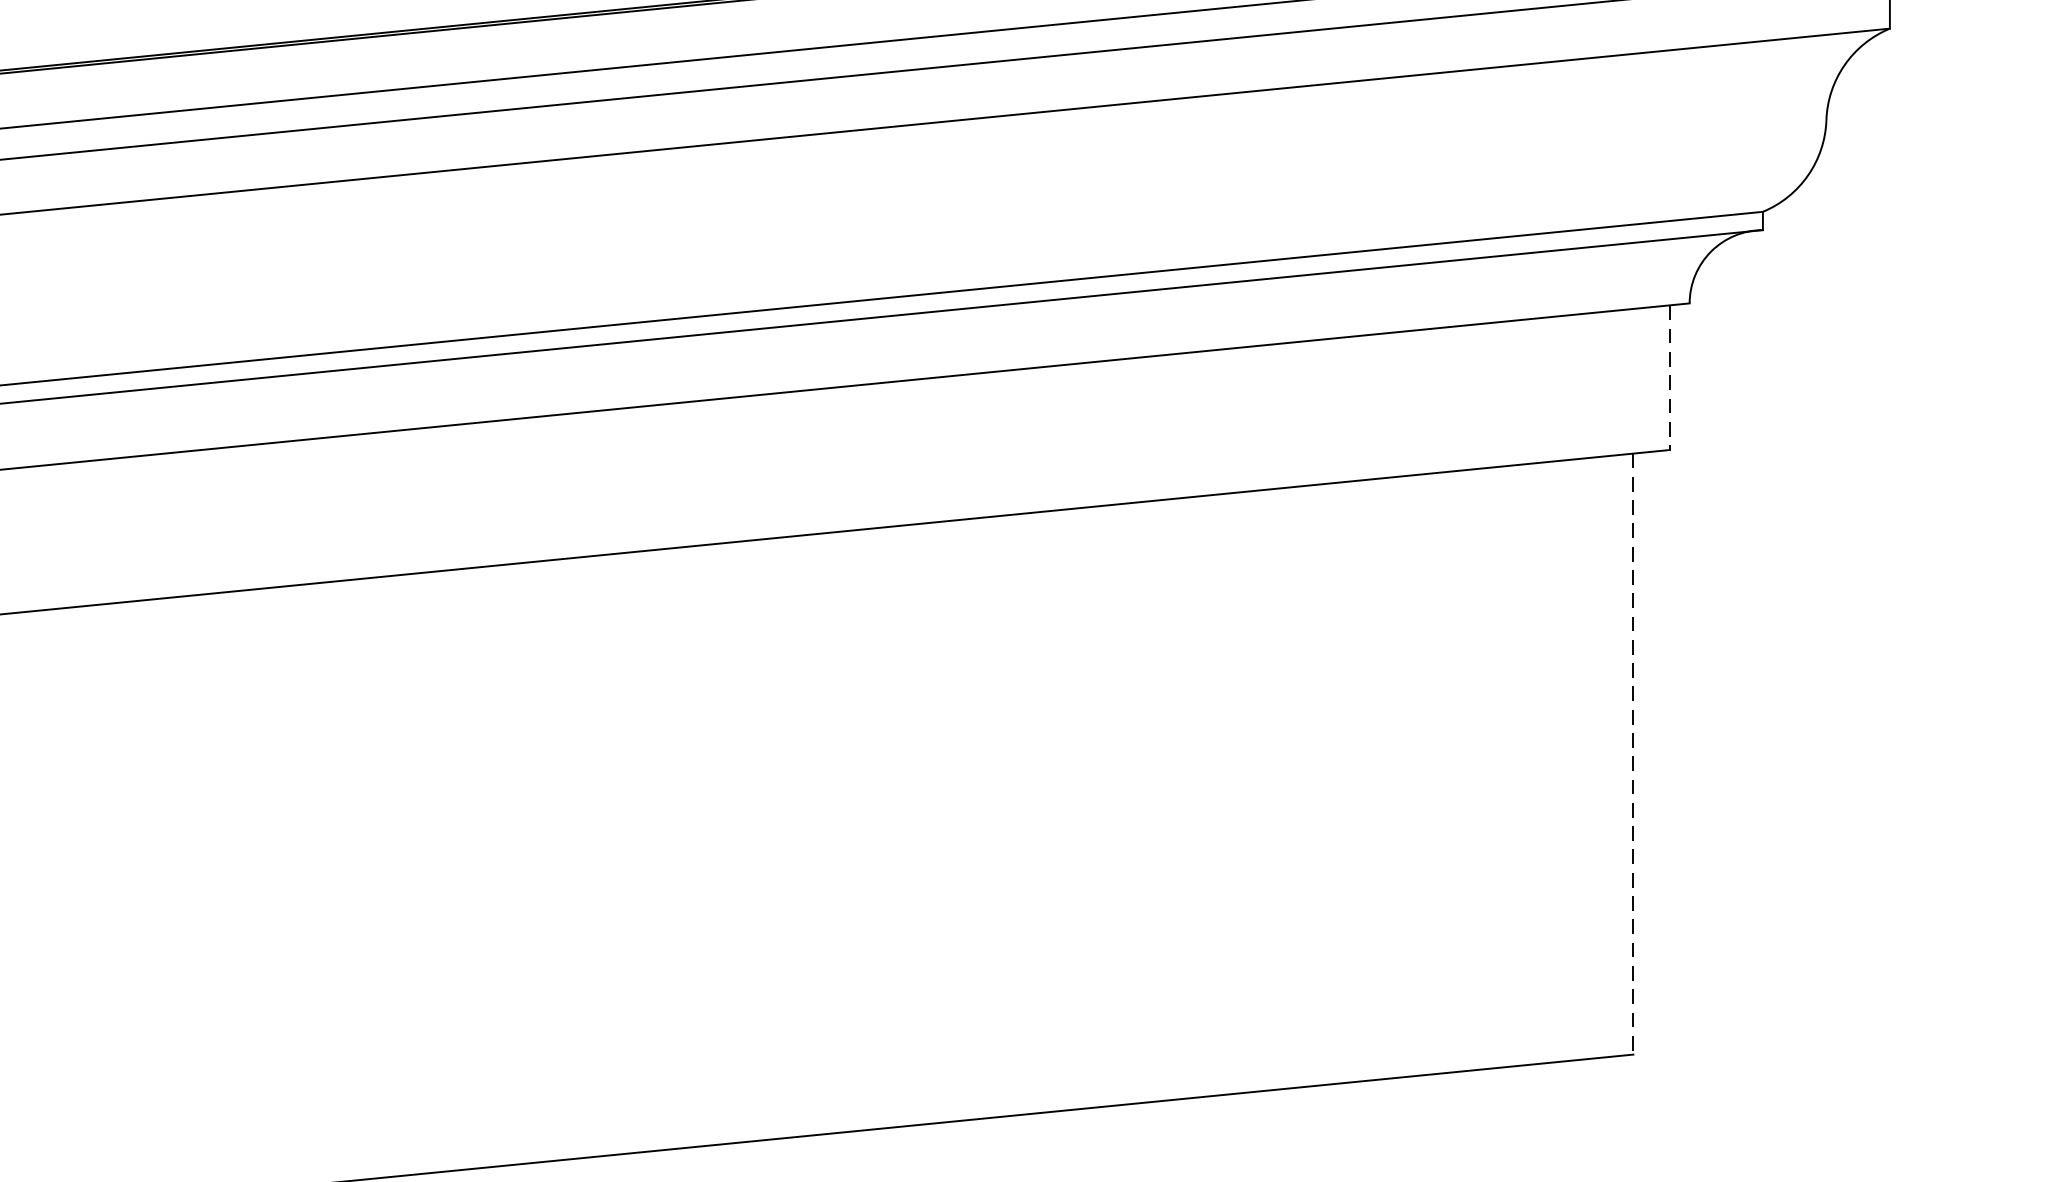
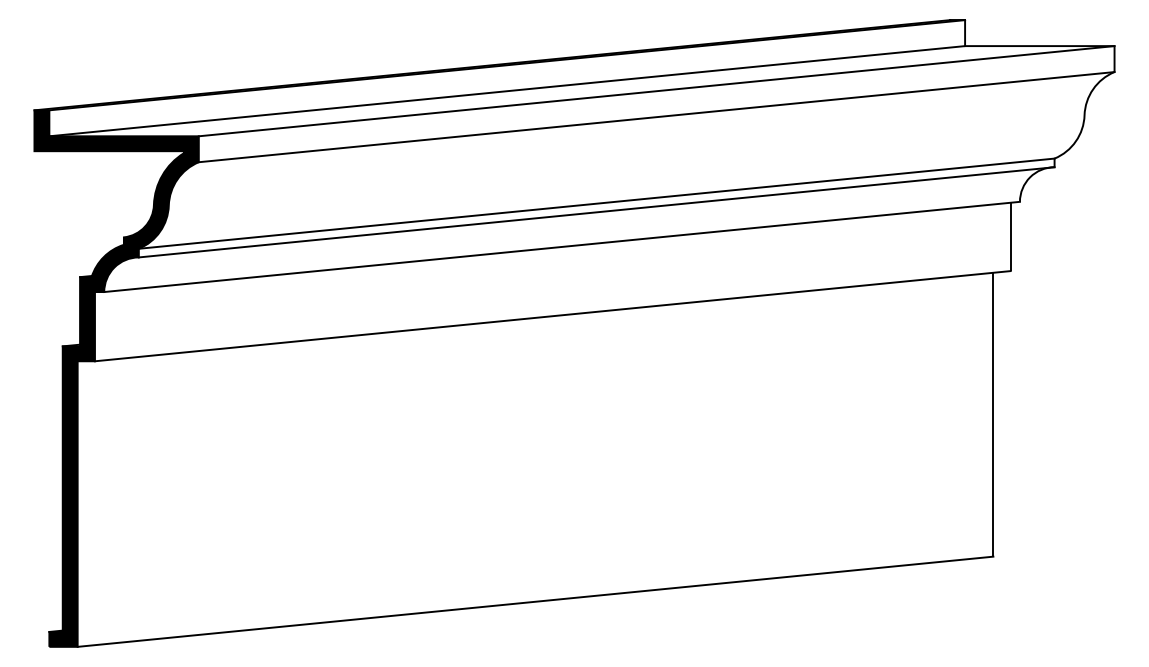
line: (1669, 378) -> (1010, 237), dashed -> solid
line: (1633, 753) -> (993, 414), dashed -> solid

